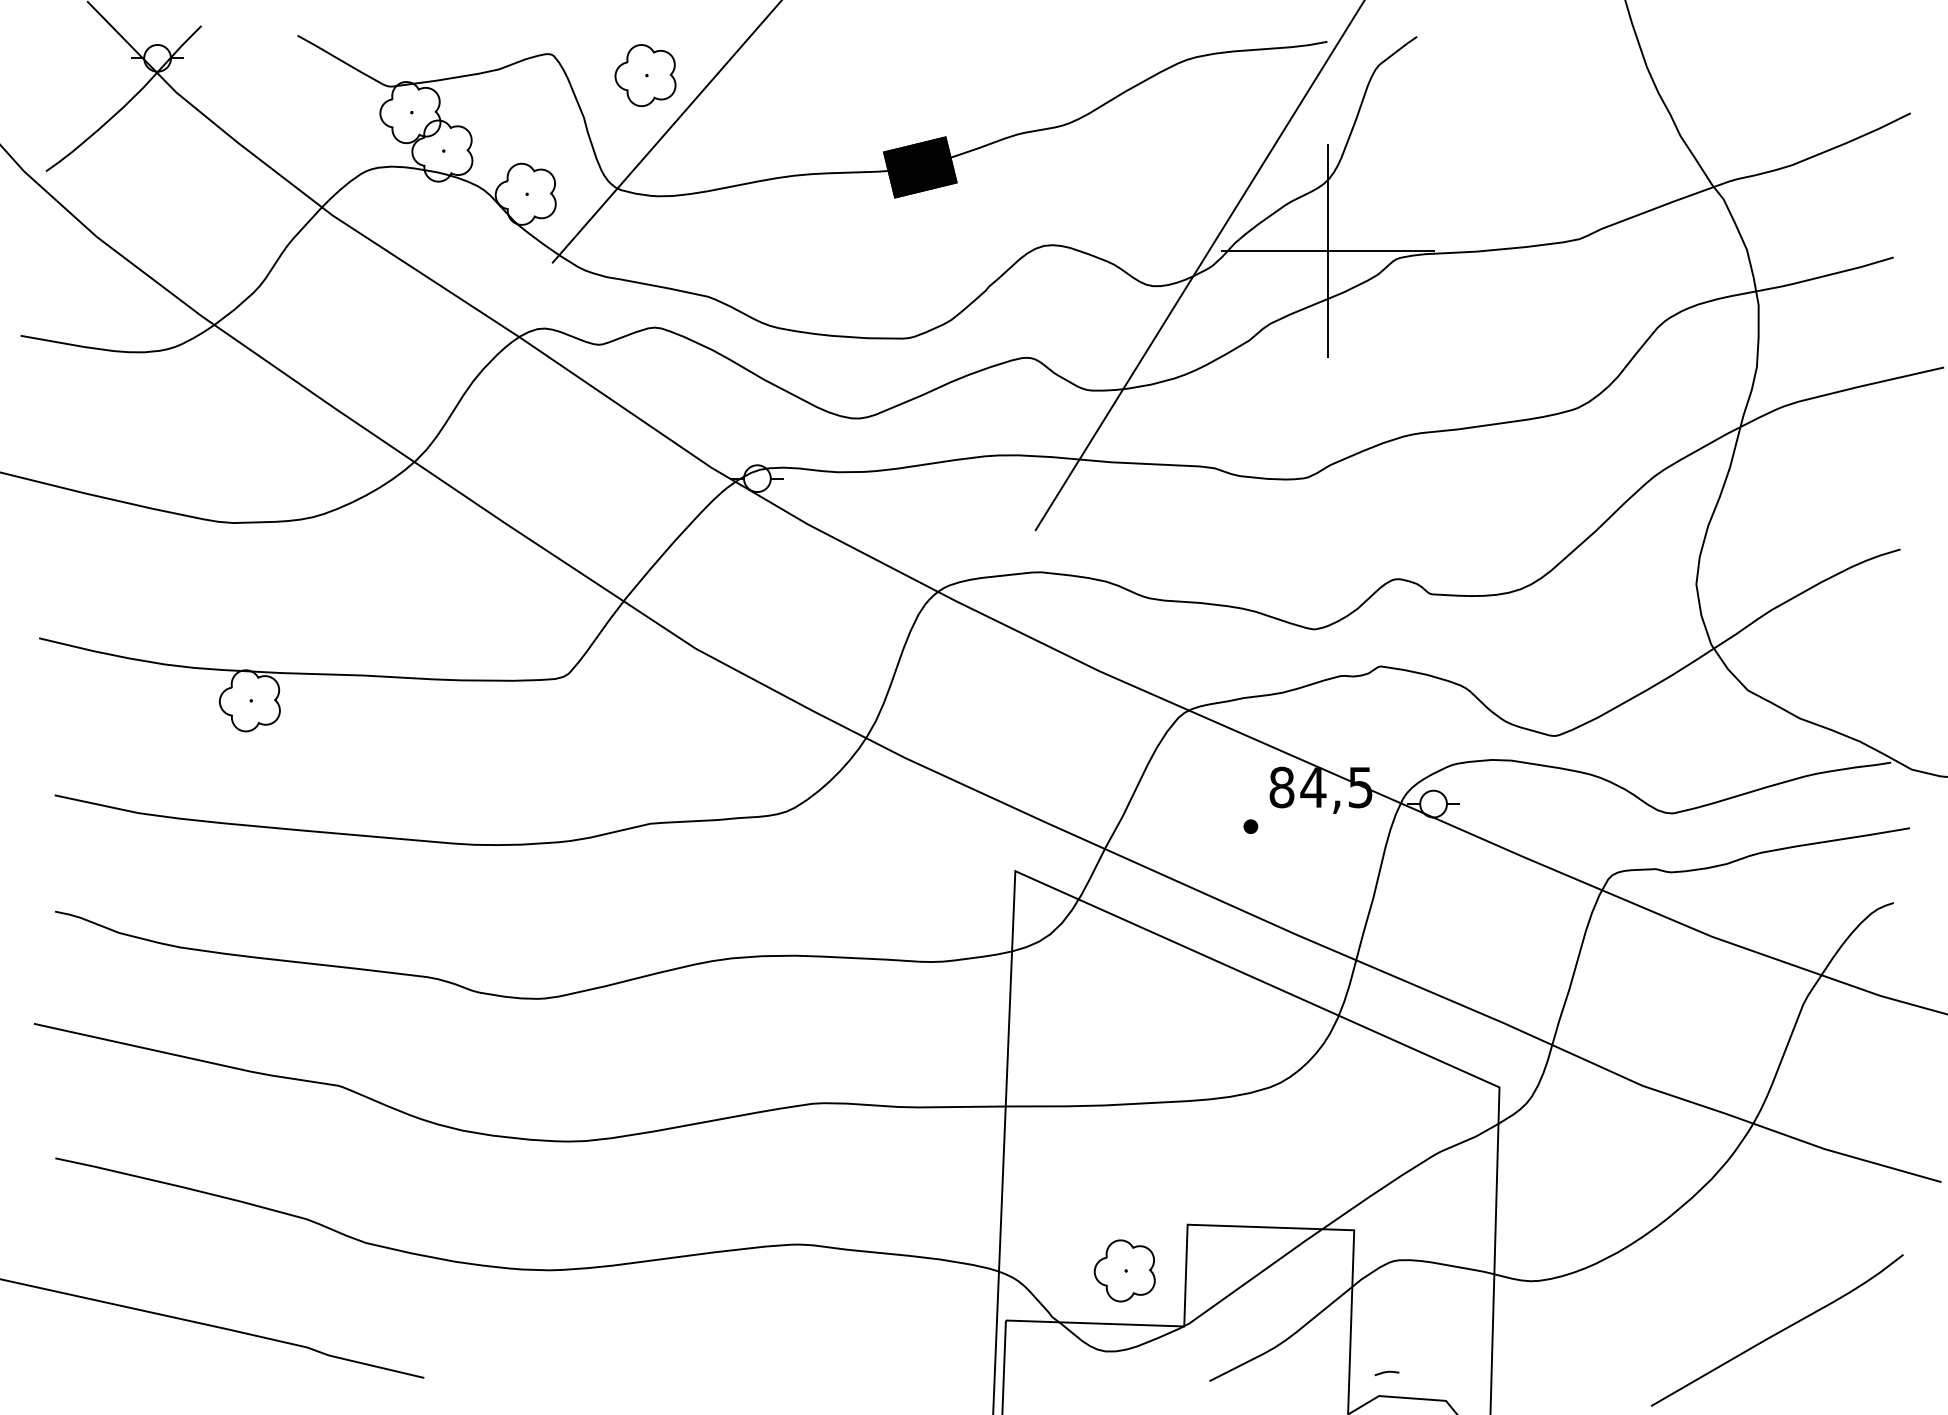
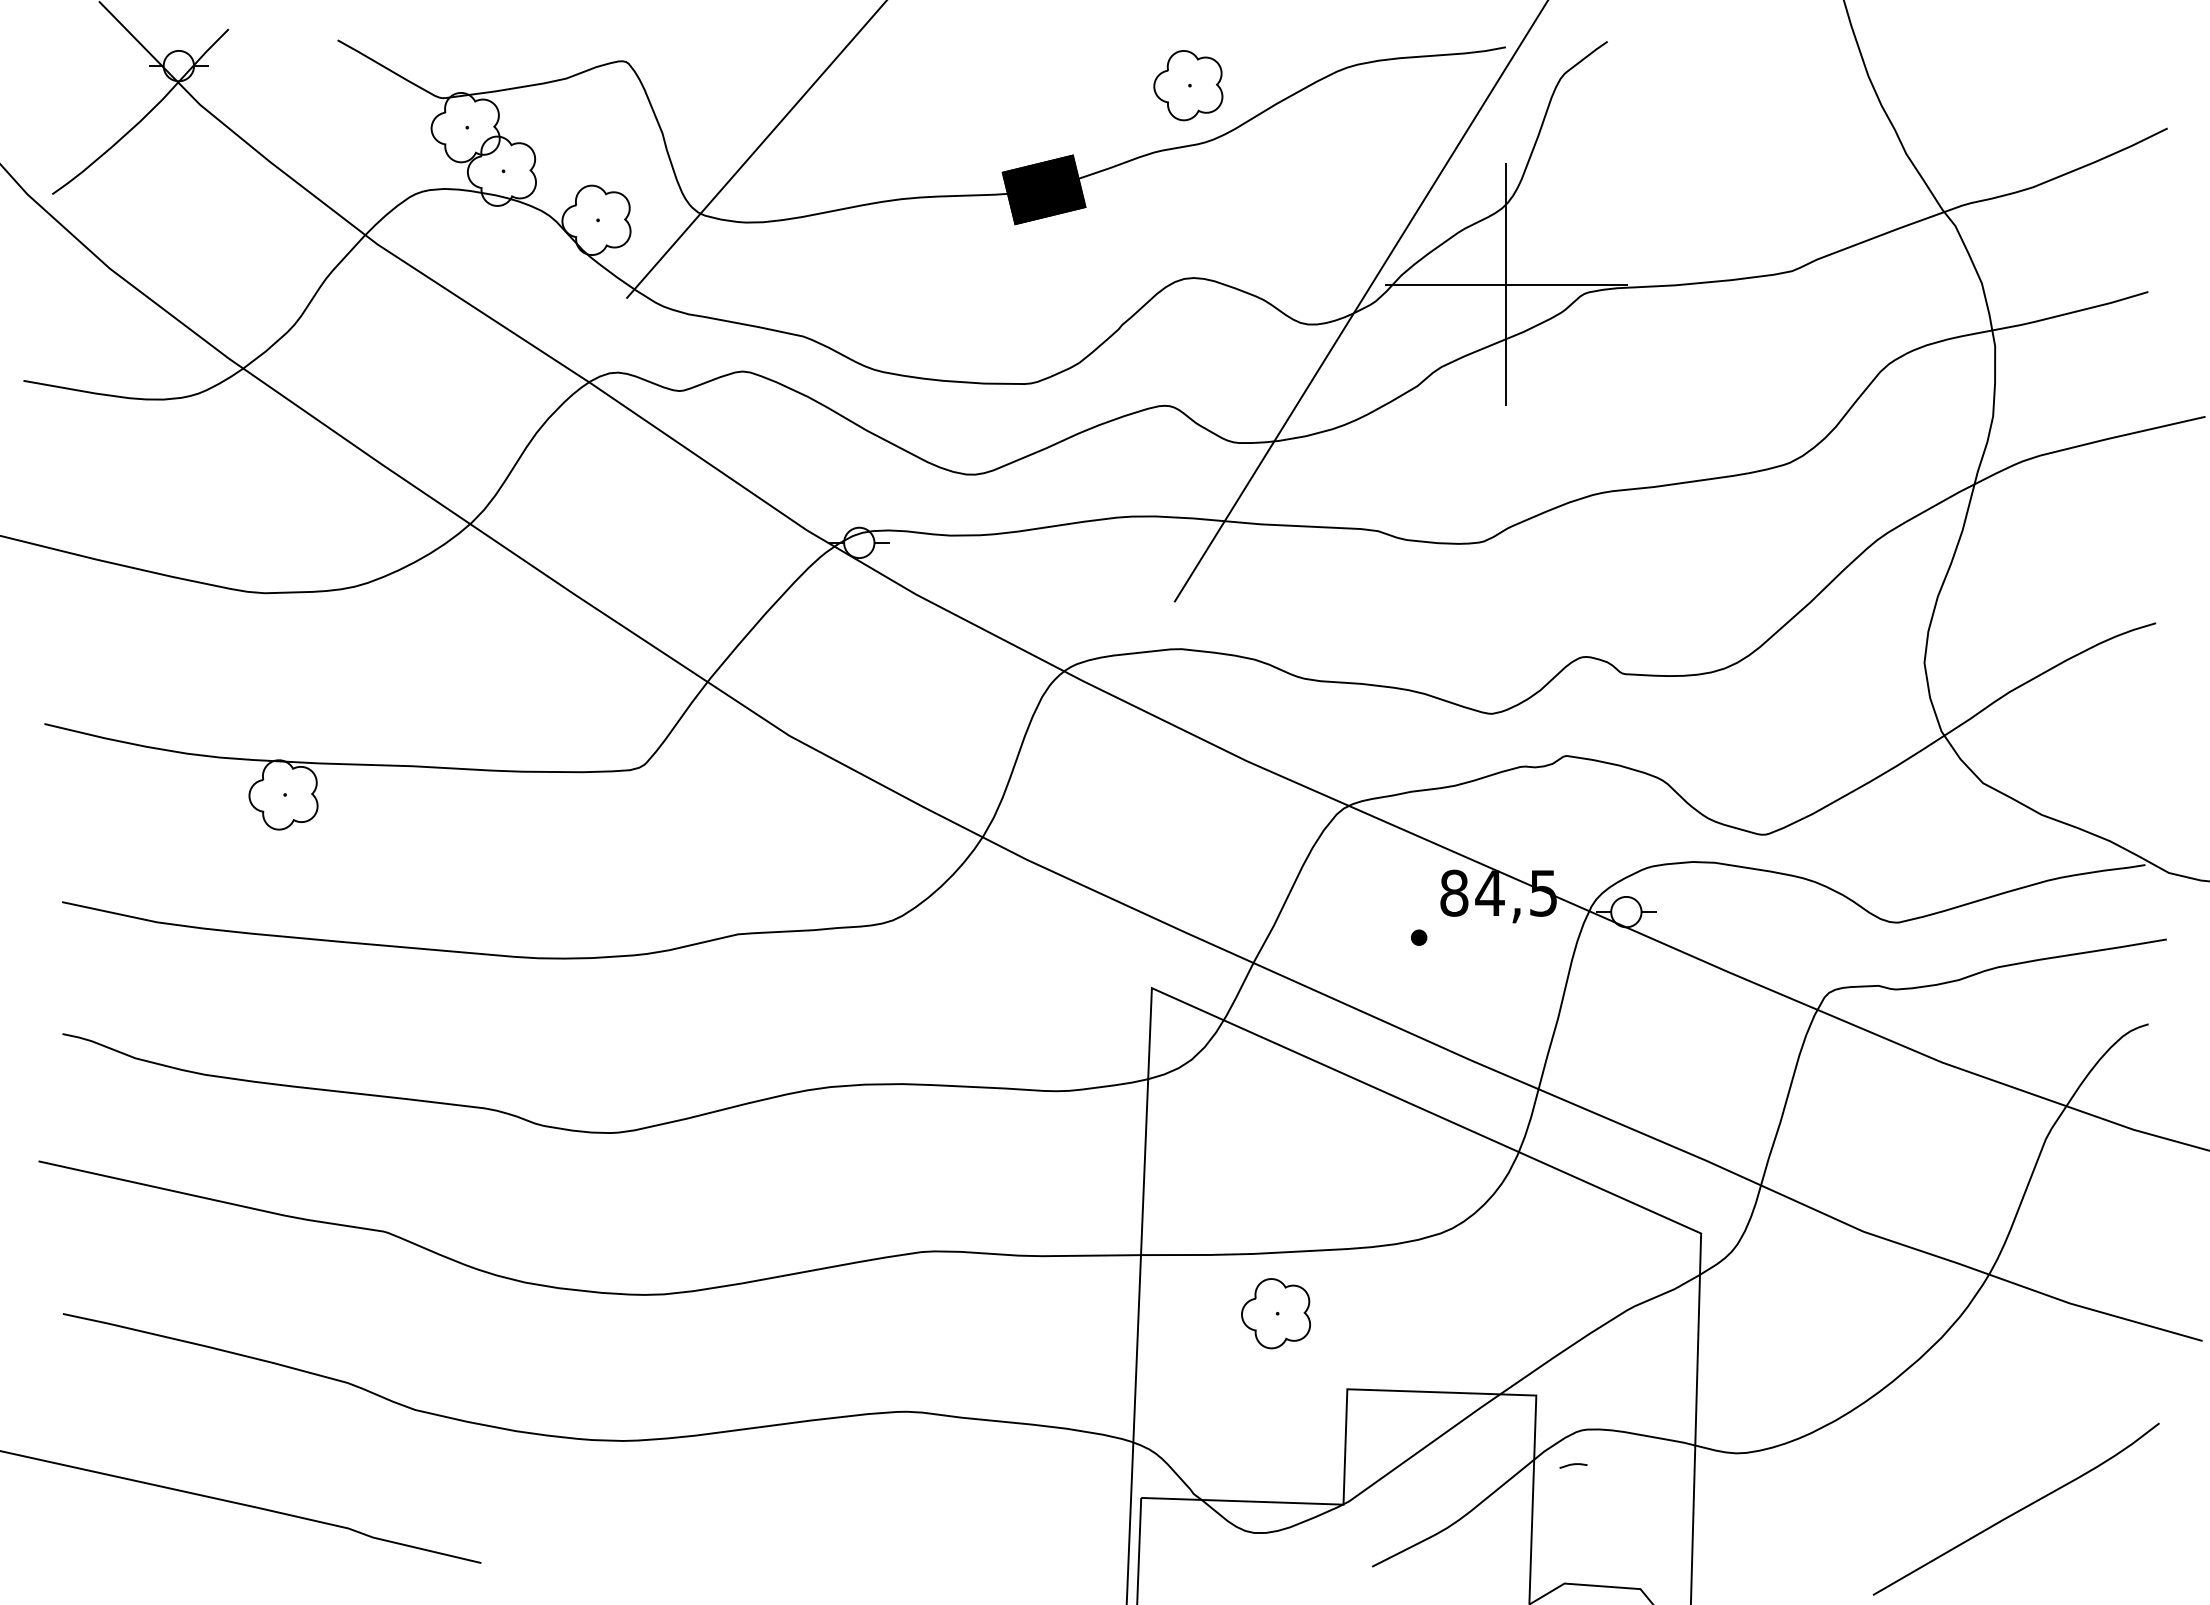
part: (645, 75) -> (1188, 85), moved
part: (1124, 1270) -> (1275, 1313), moved
line: (1386, 1373) -> (1573, 1465), moved

